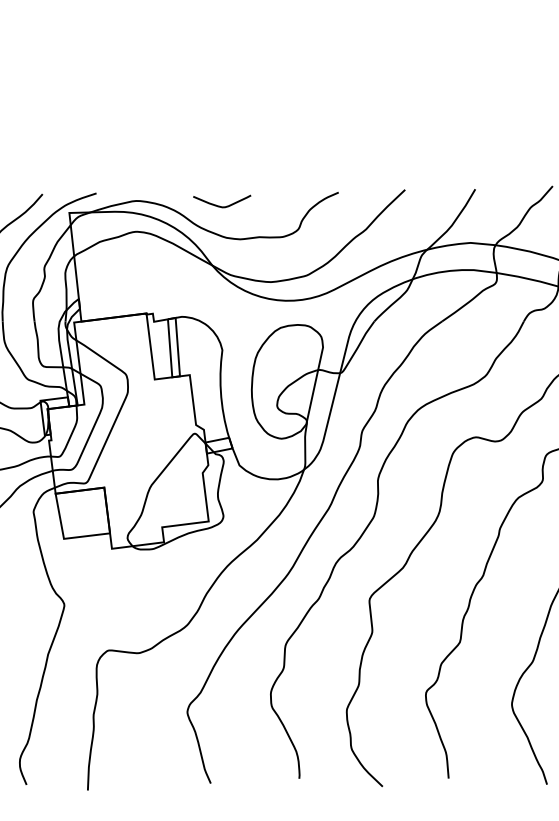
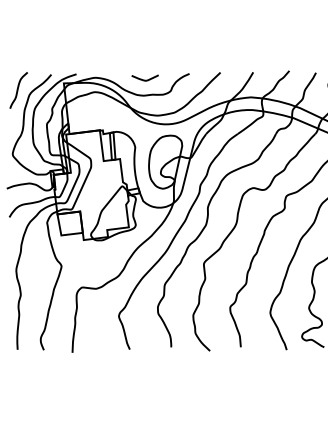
curve: (220, 204) -> (144, 79), moved

